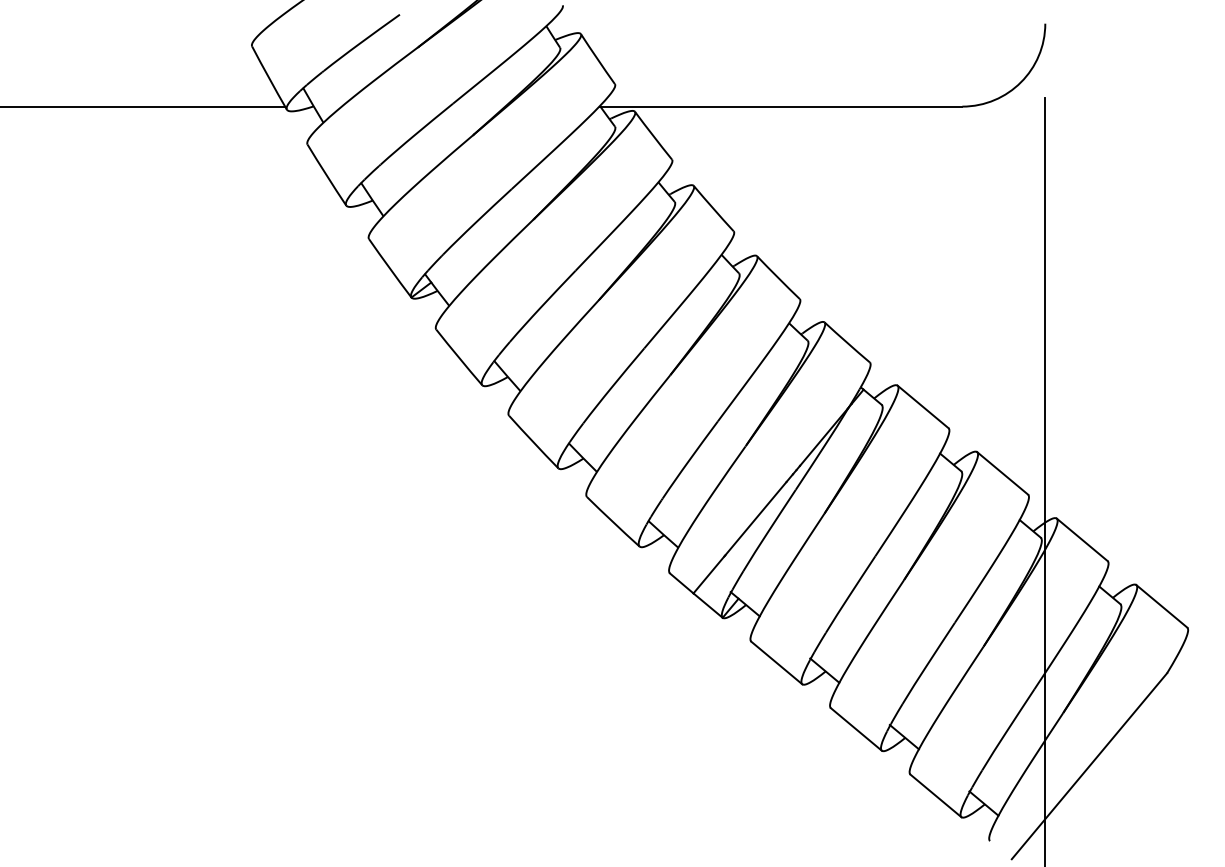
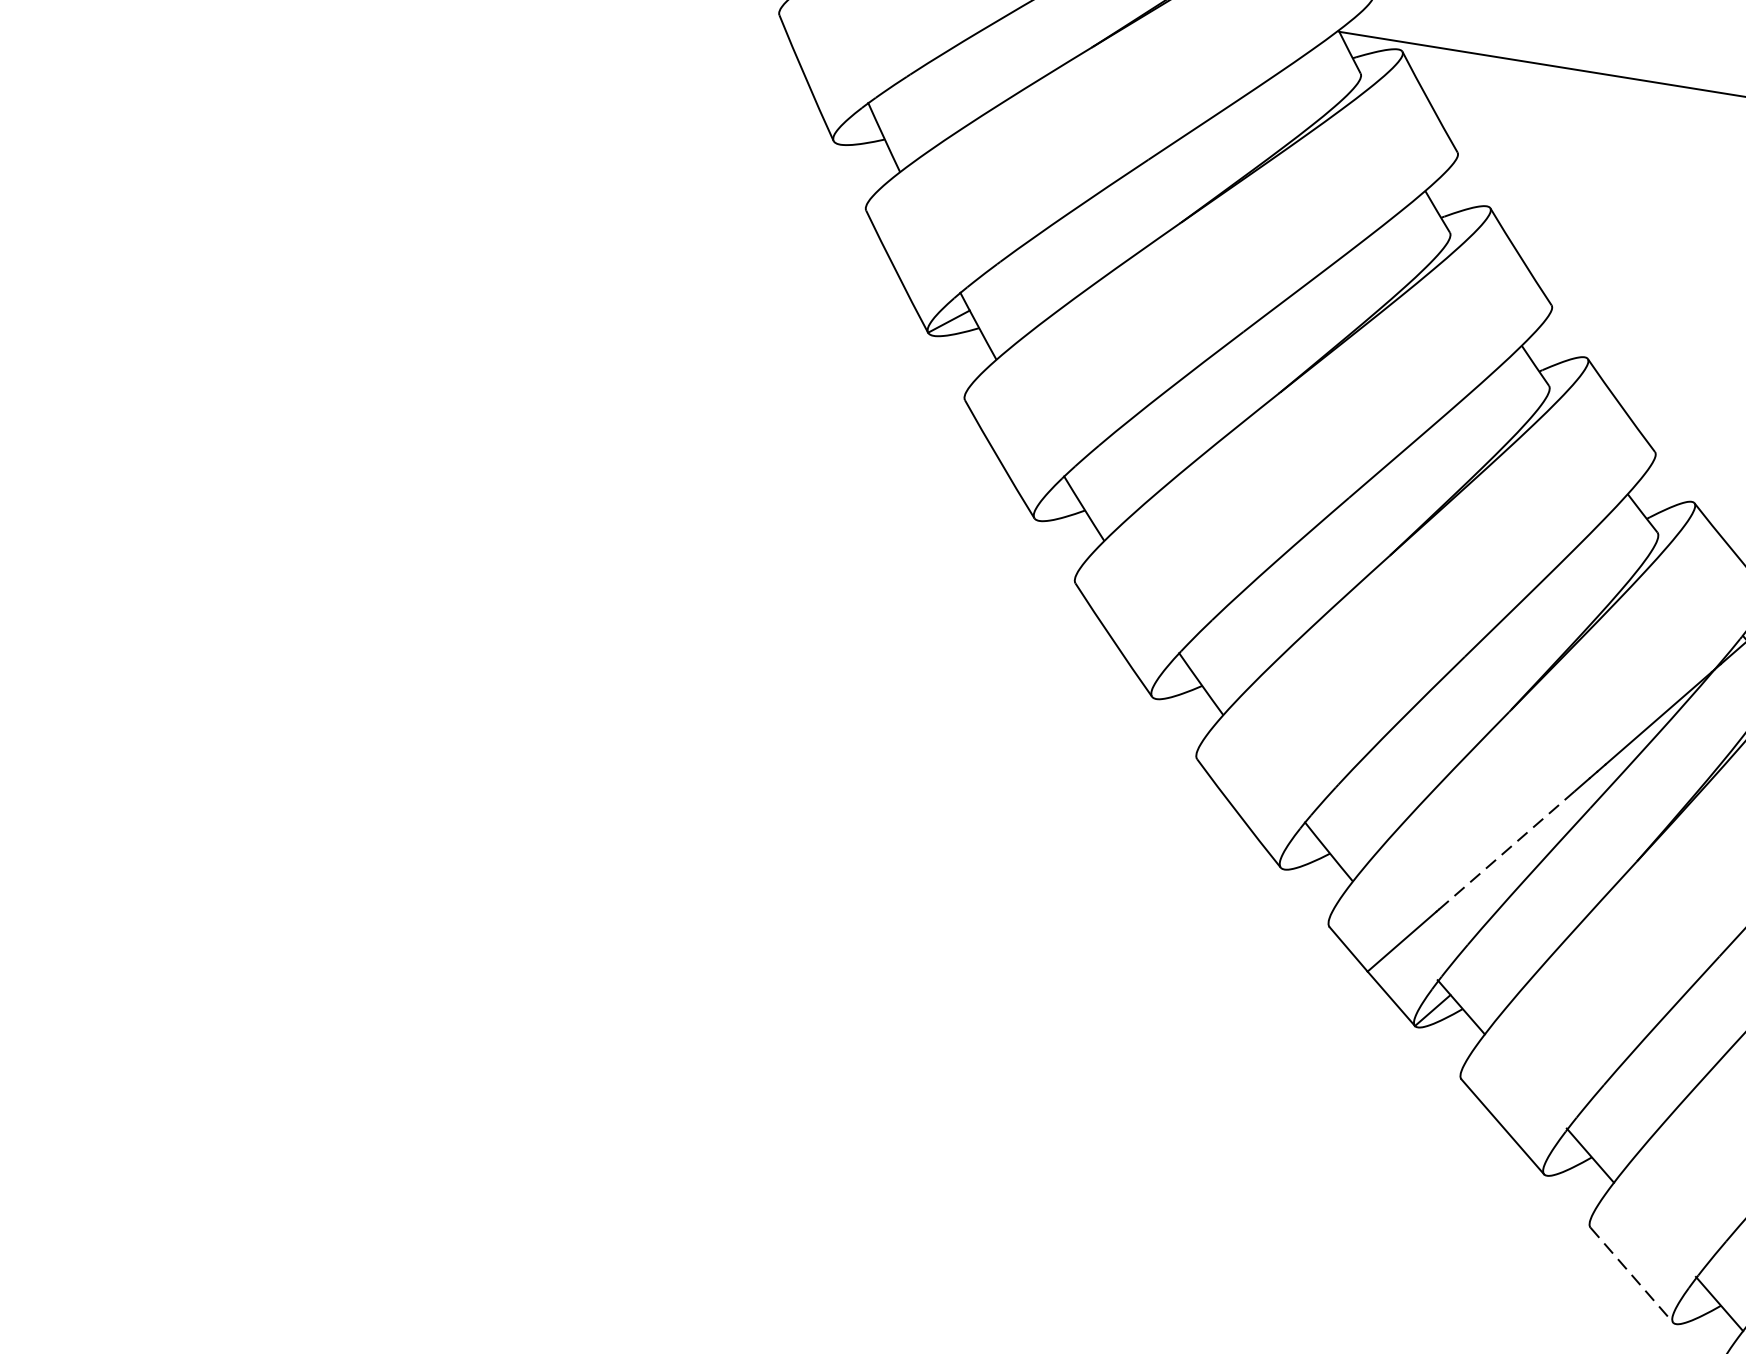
line: (755, 518) -> (1506, 849), solid -> dashed
line: (856, 729) -> (1632, 1275), solid -> dashed

